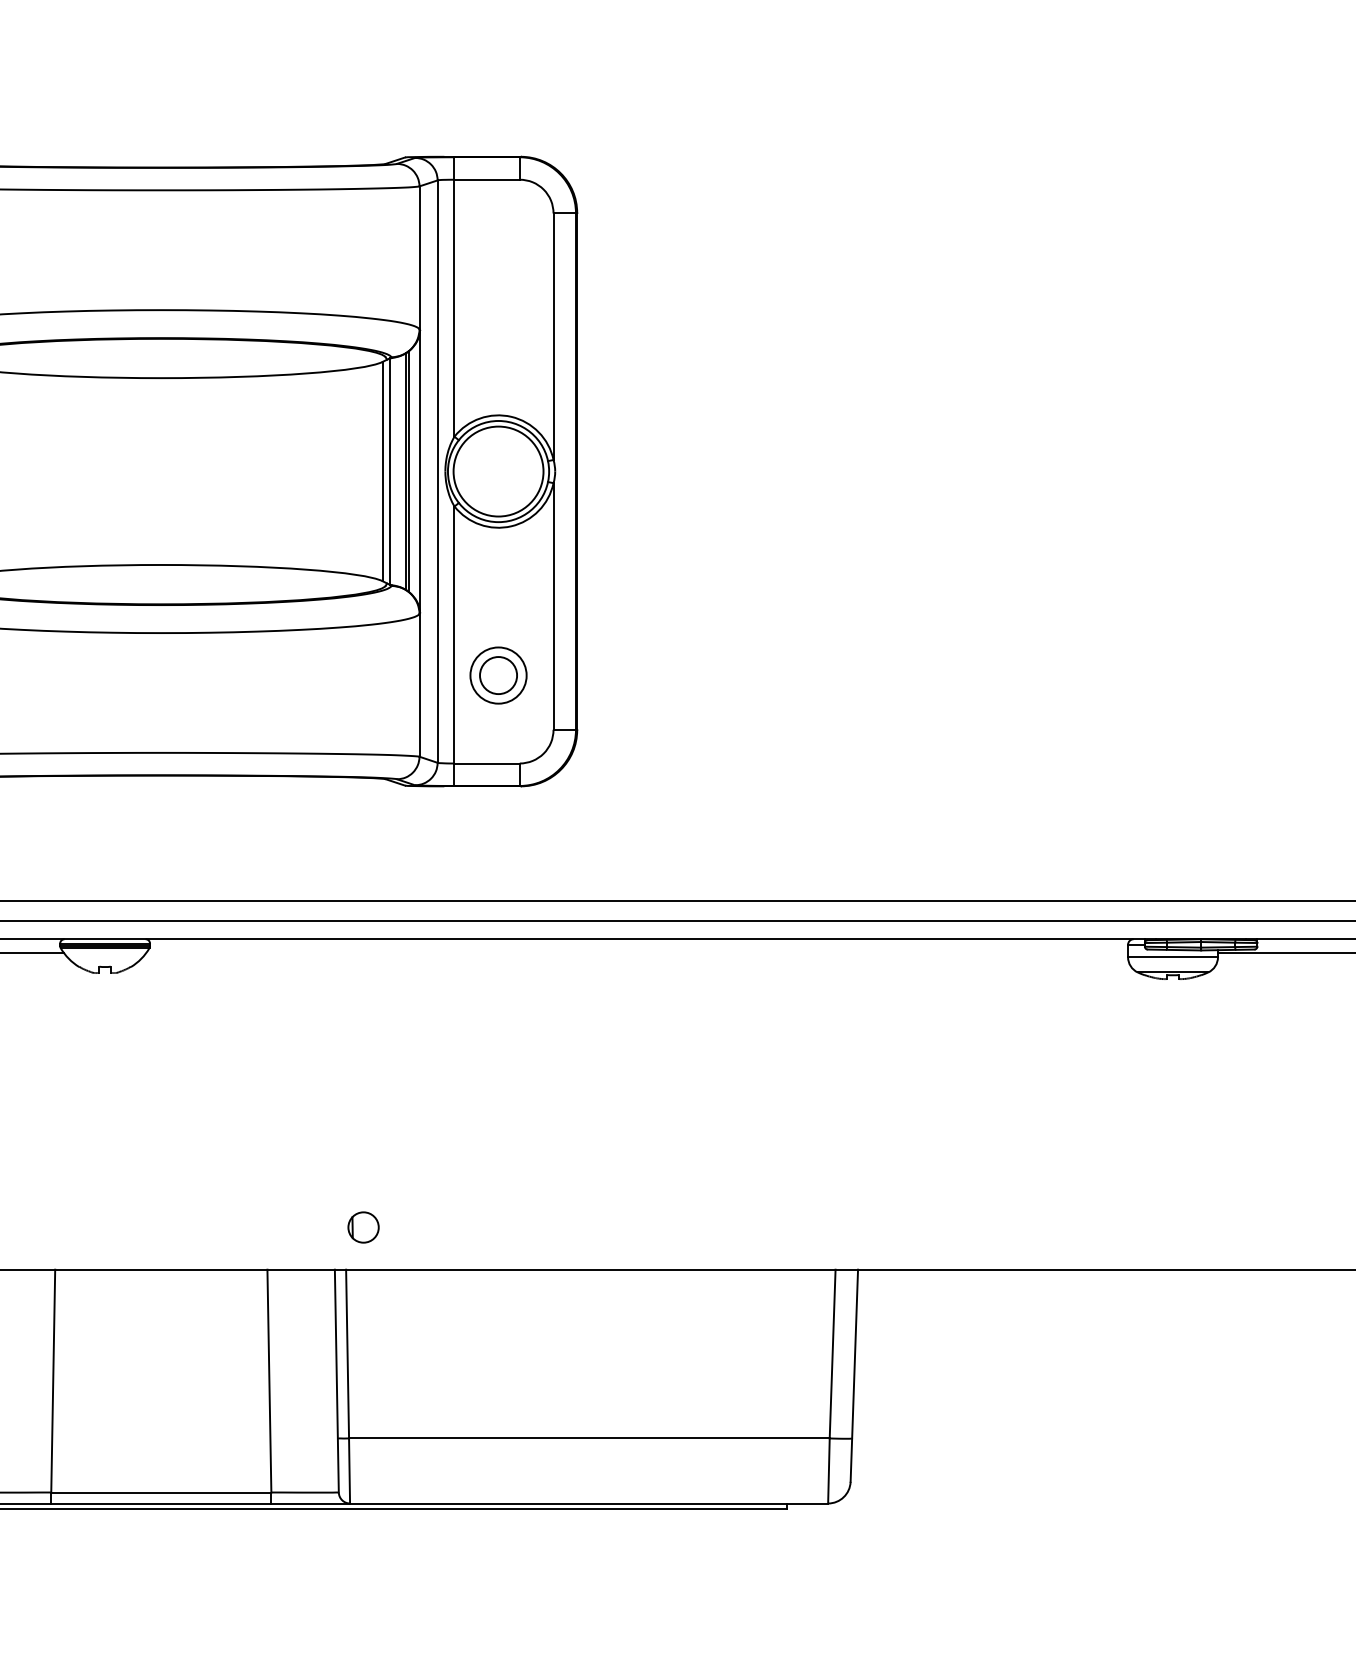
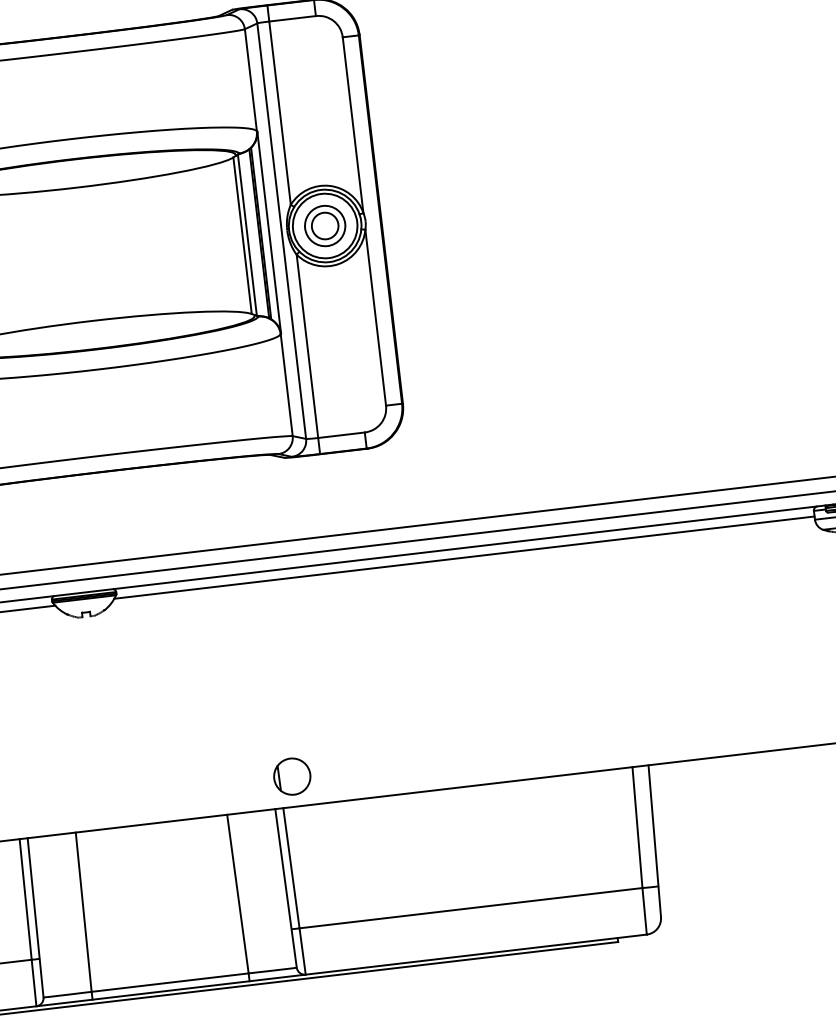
part: (498, 675) -> (325, 225), moved
line: (637, 952) -> (464, 557), added
part: (363, 1227) -> (292, 776), size x1.67

